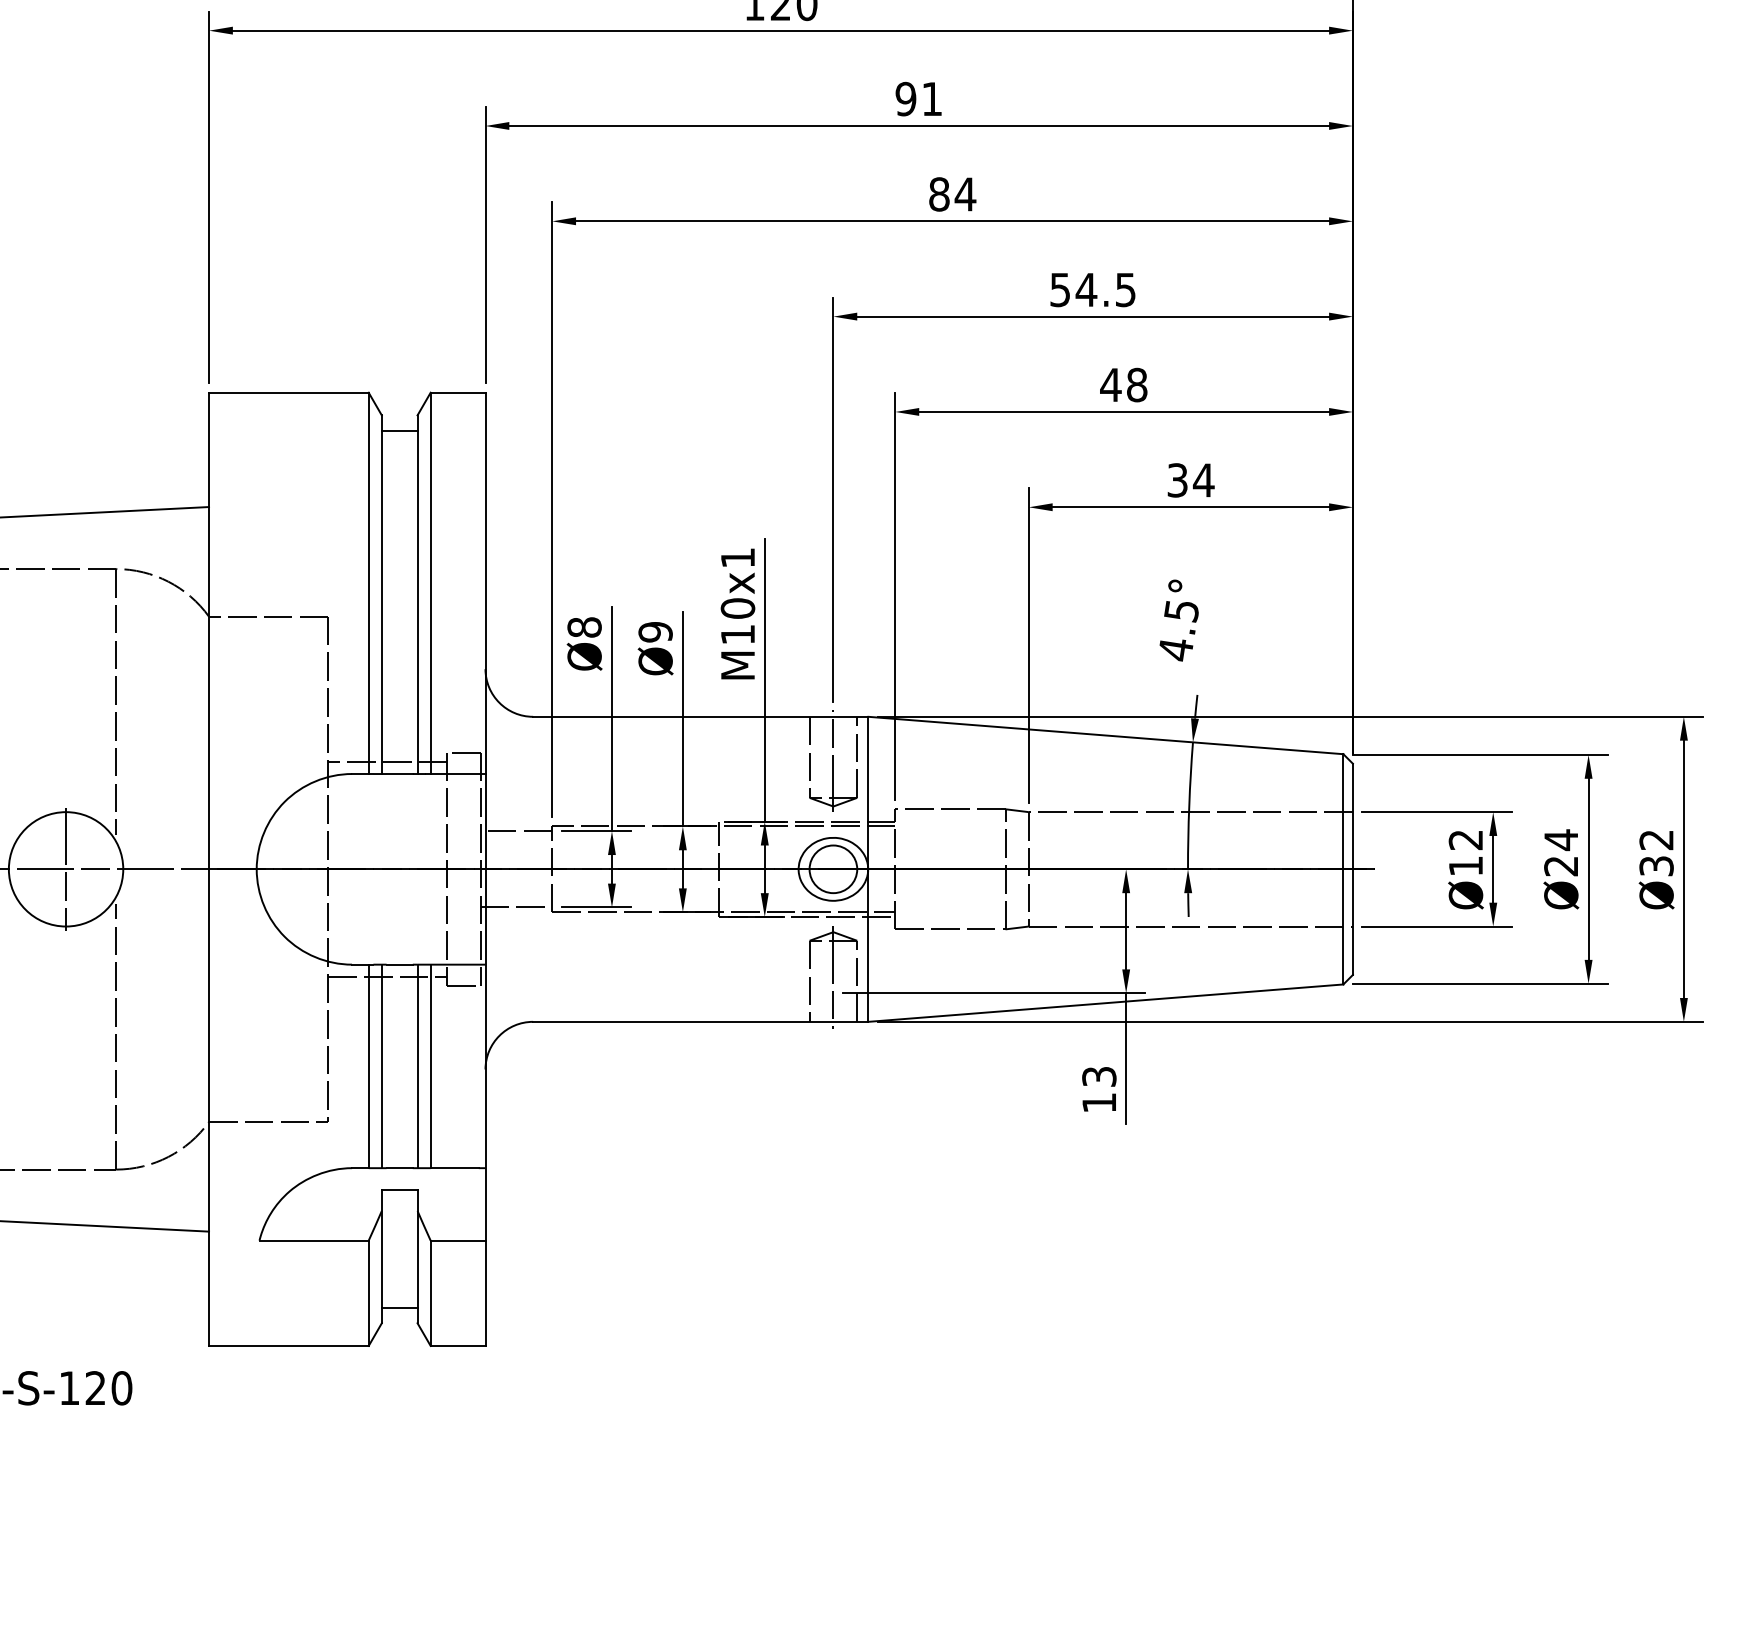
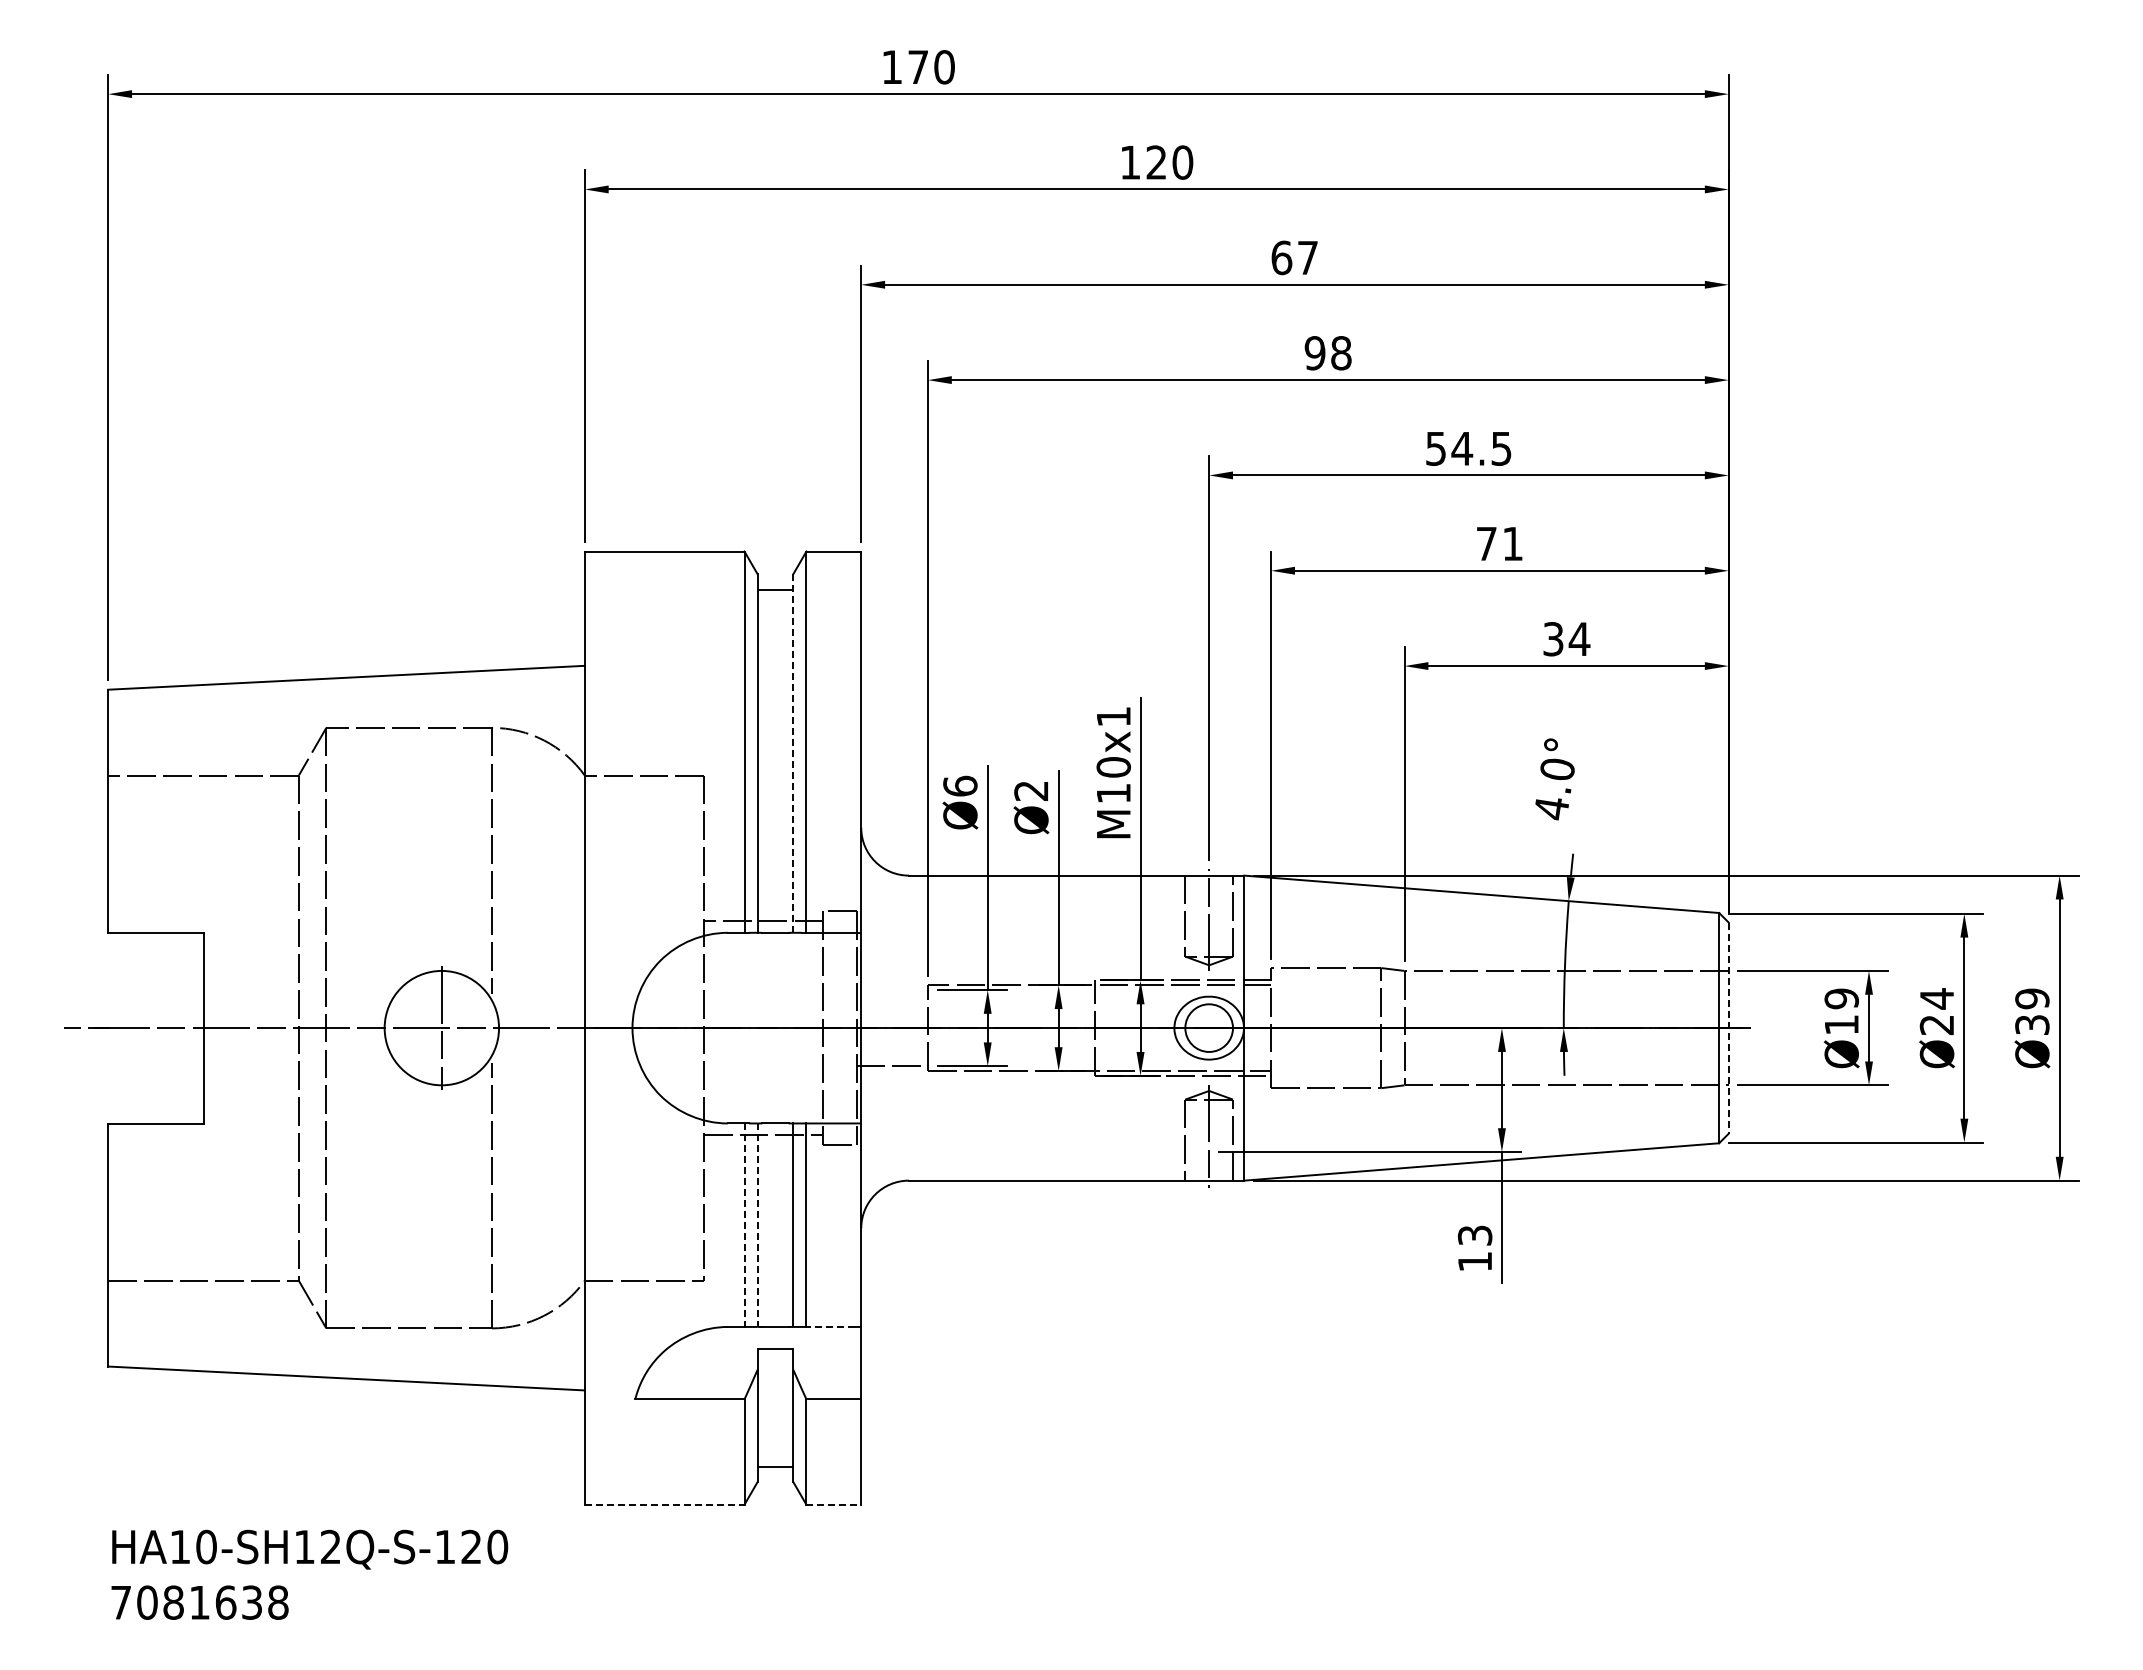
text: (918, 98) -> (1294, 257), 91 -> 67
text: (952, 194) -> (1328, 353), 84 -> 98
text: (1123, 384) -> (1499, 543), 48 -> 71
line: (417, 595) -> (793, 754), solid -> dashed
text: (1181, 610) -> (1557, 769), 4.5° -> 4.0°
text: (584, 626) -> (960, 785), Ø8 -> Ø6
text: (655, 631) -> (1031, 790), Ø9 -> Ø2
line: (515, 831) -> (891, 990), removed
text: (1465, 839) -> (1841, 998), Ø12 -> Ø19
text: (1656, 839) -> (2032, 998), Ø32 -> Ø39
line: (1352, 869) -> (1728, 1028), solid -> dashed
line: (368, 1066) -> (744, 1225), solid -> dashed
line: (381, 1066) -> (757, 1225), solid -> dashed
line: (454, 1167) -> (830, 1326), solid -> dashed
line: (288, 1345) -> (664, 1504), solid -> dashed
line: (458, 1345) -> (834, 1504), solid -> dashed

